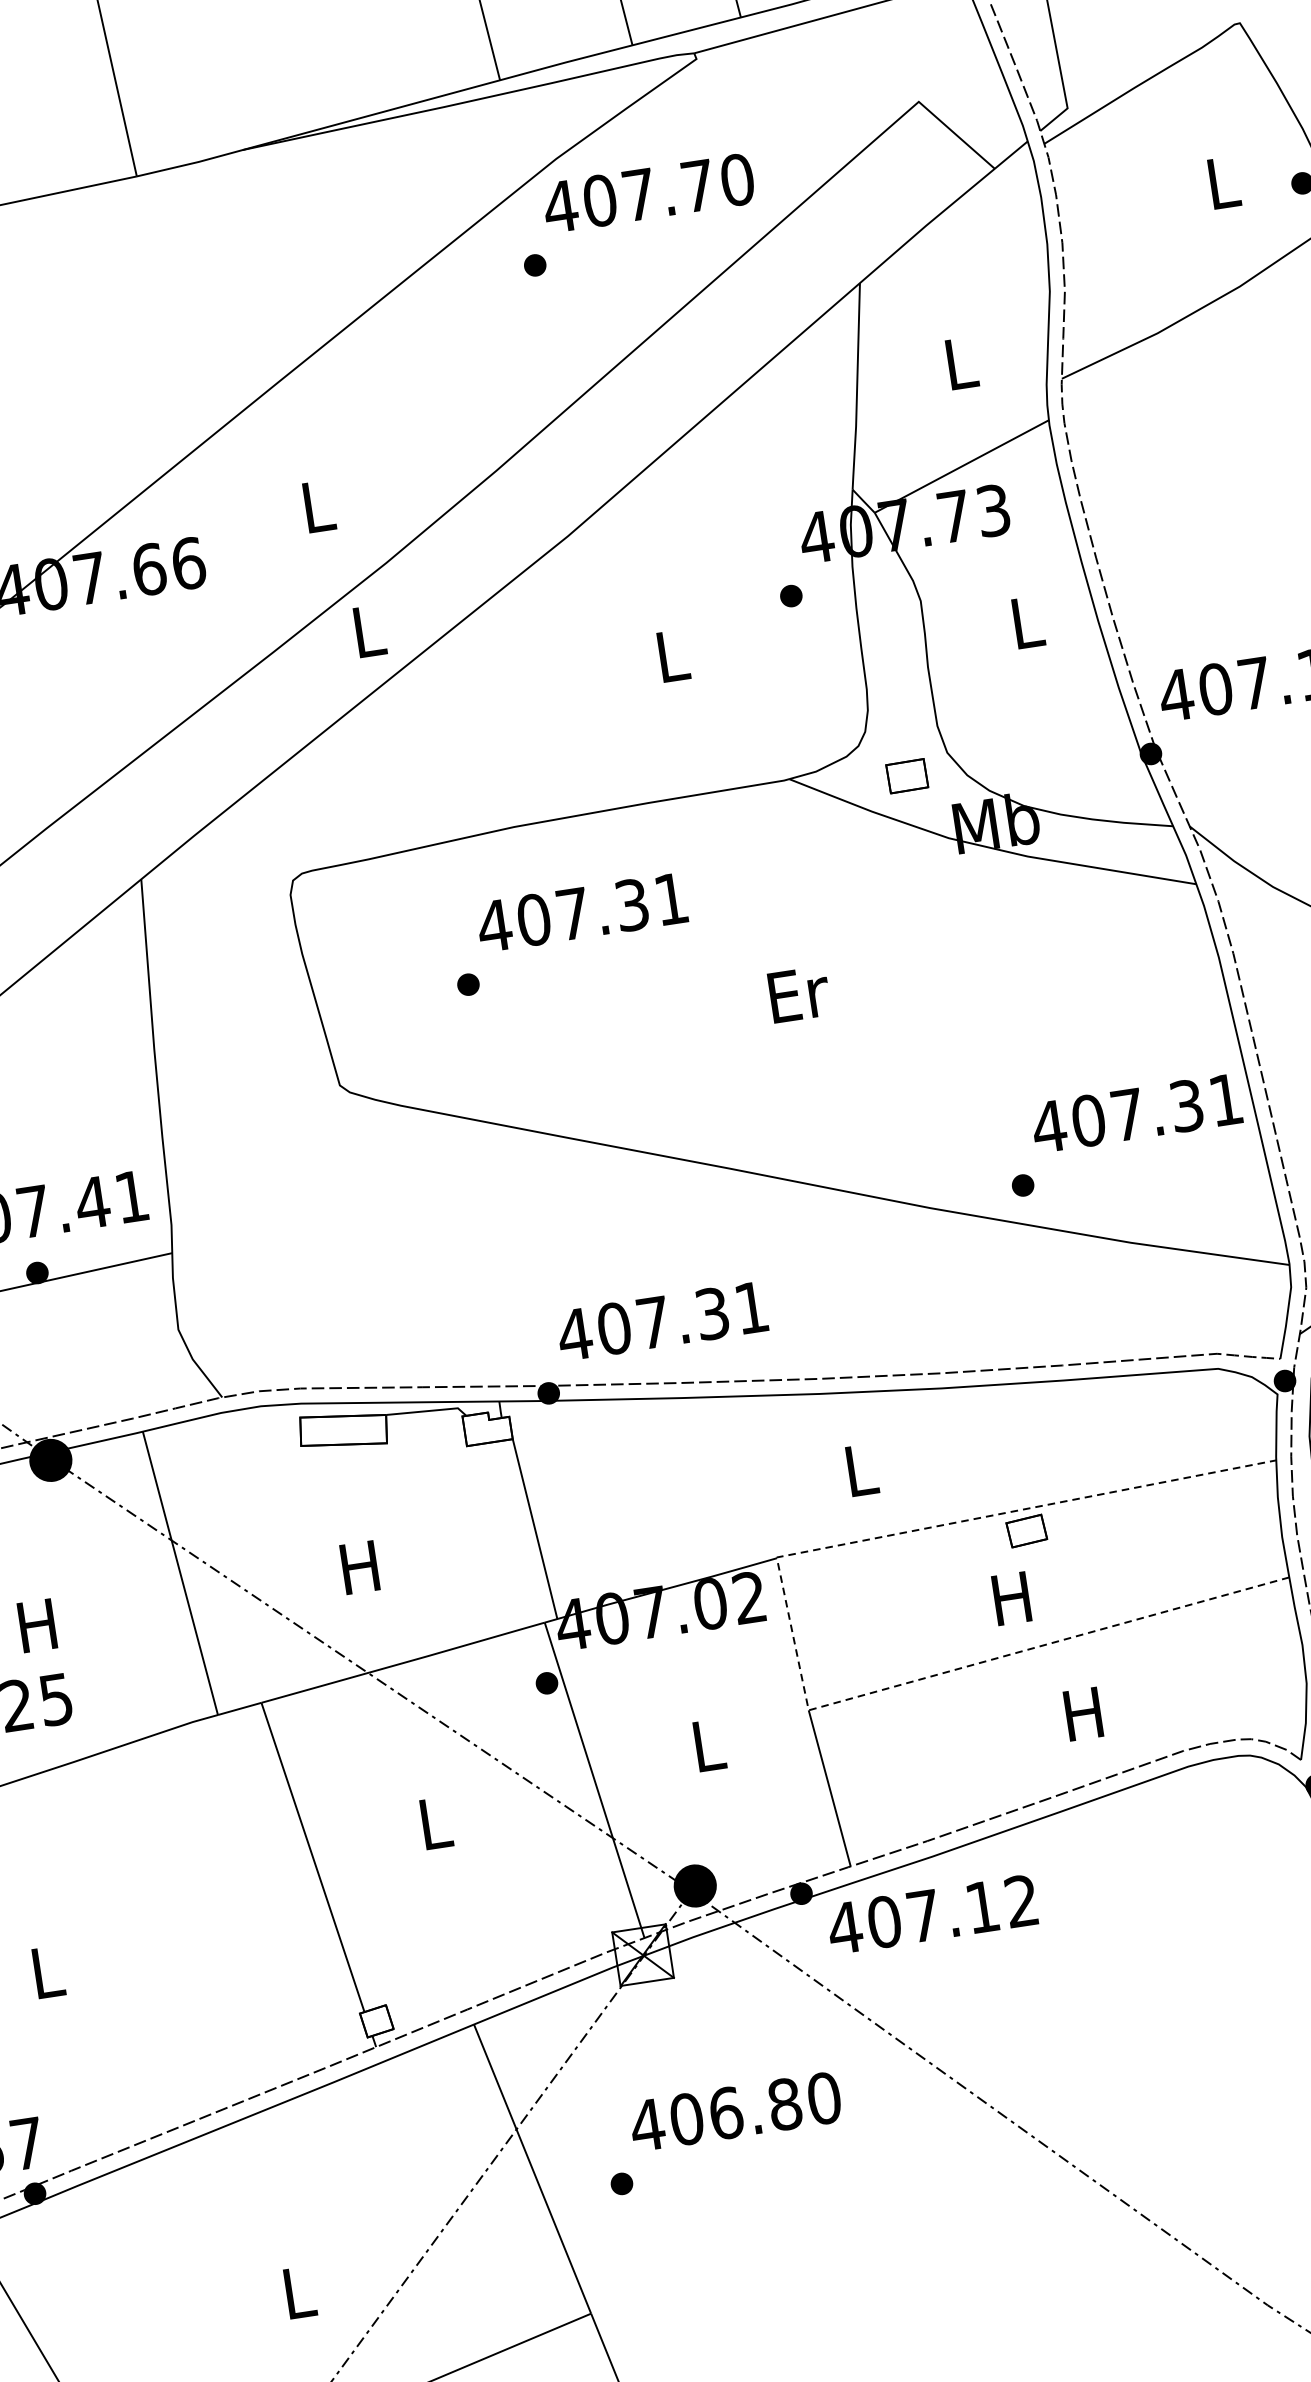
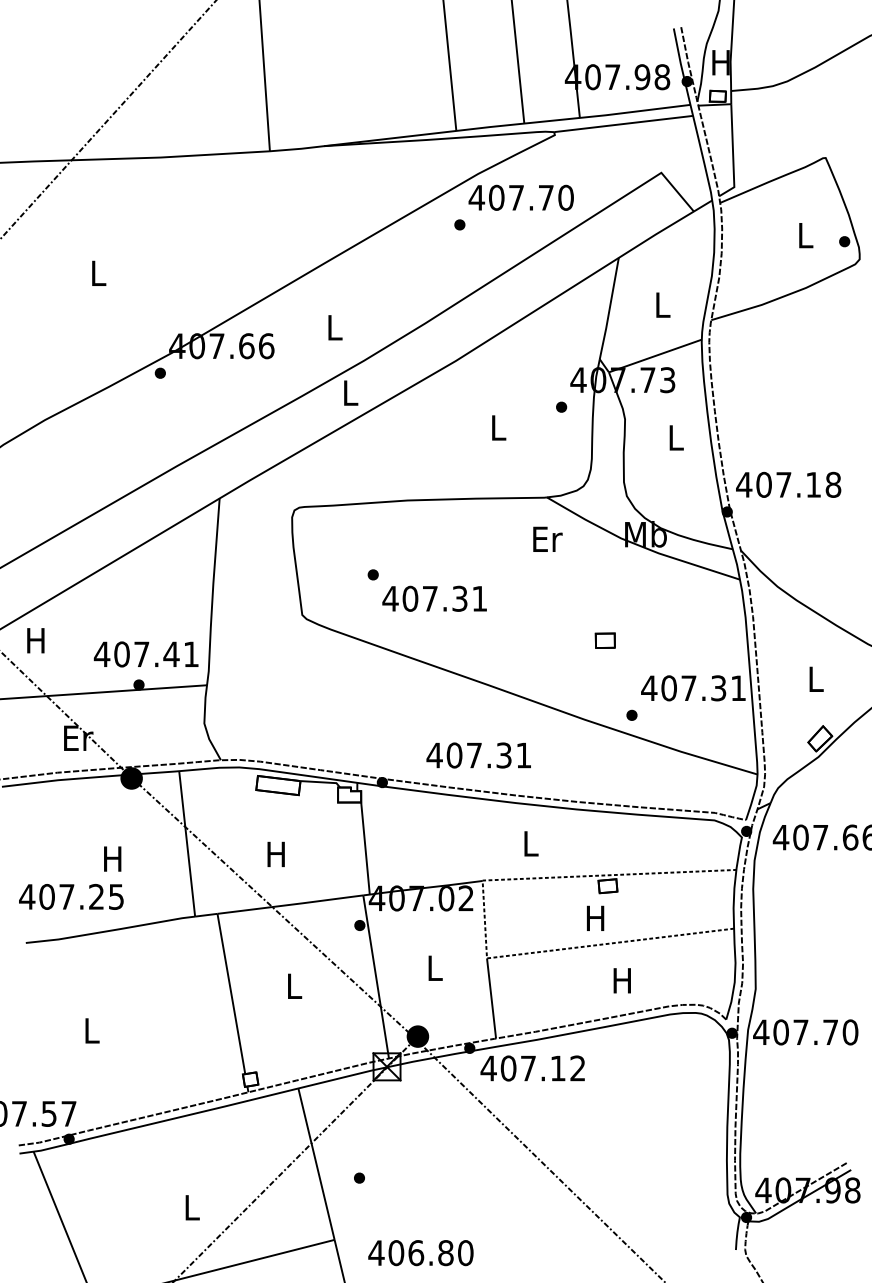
part: (905, 775) -> (604, 640), moved
text: (581, 912) -> (434, 598), moved
text: (798, 992) -> (547, 538), moved
text: (661, 1321) -> (478, 755), moved
text: (734, 2112) -> (420, 1253), moved

